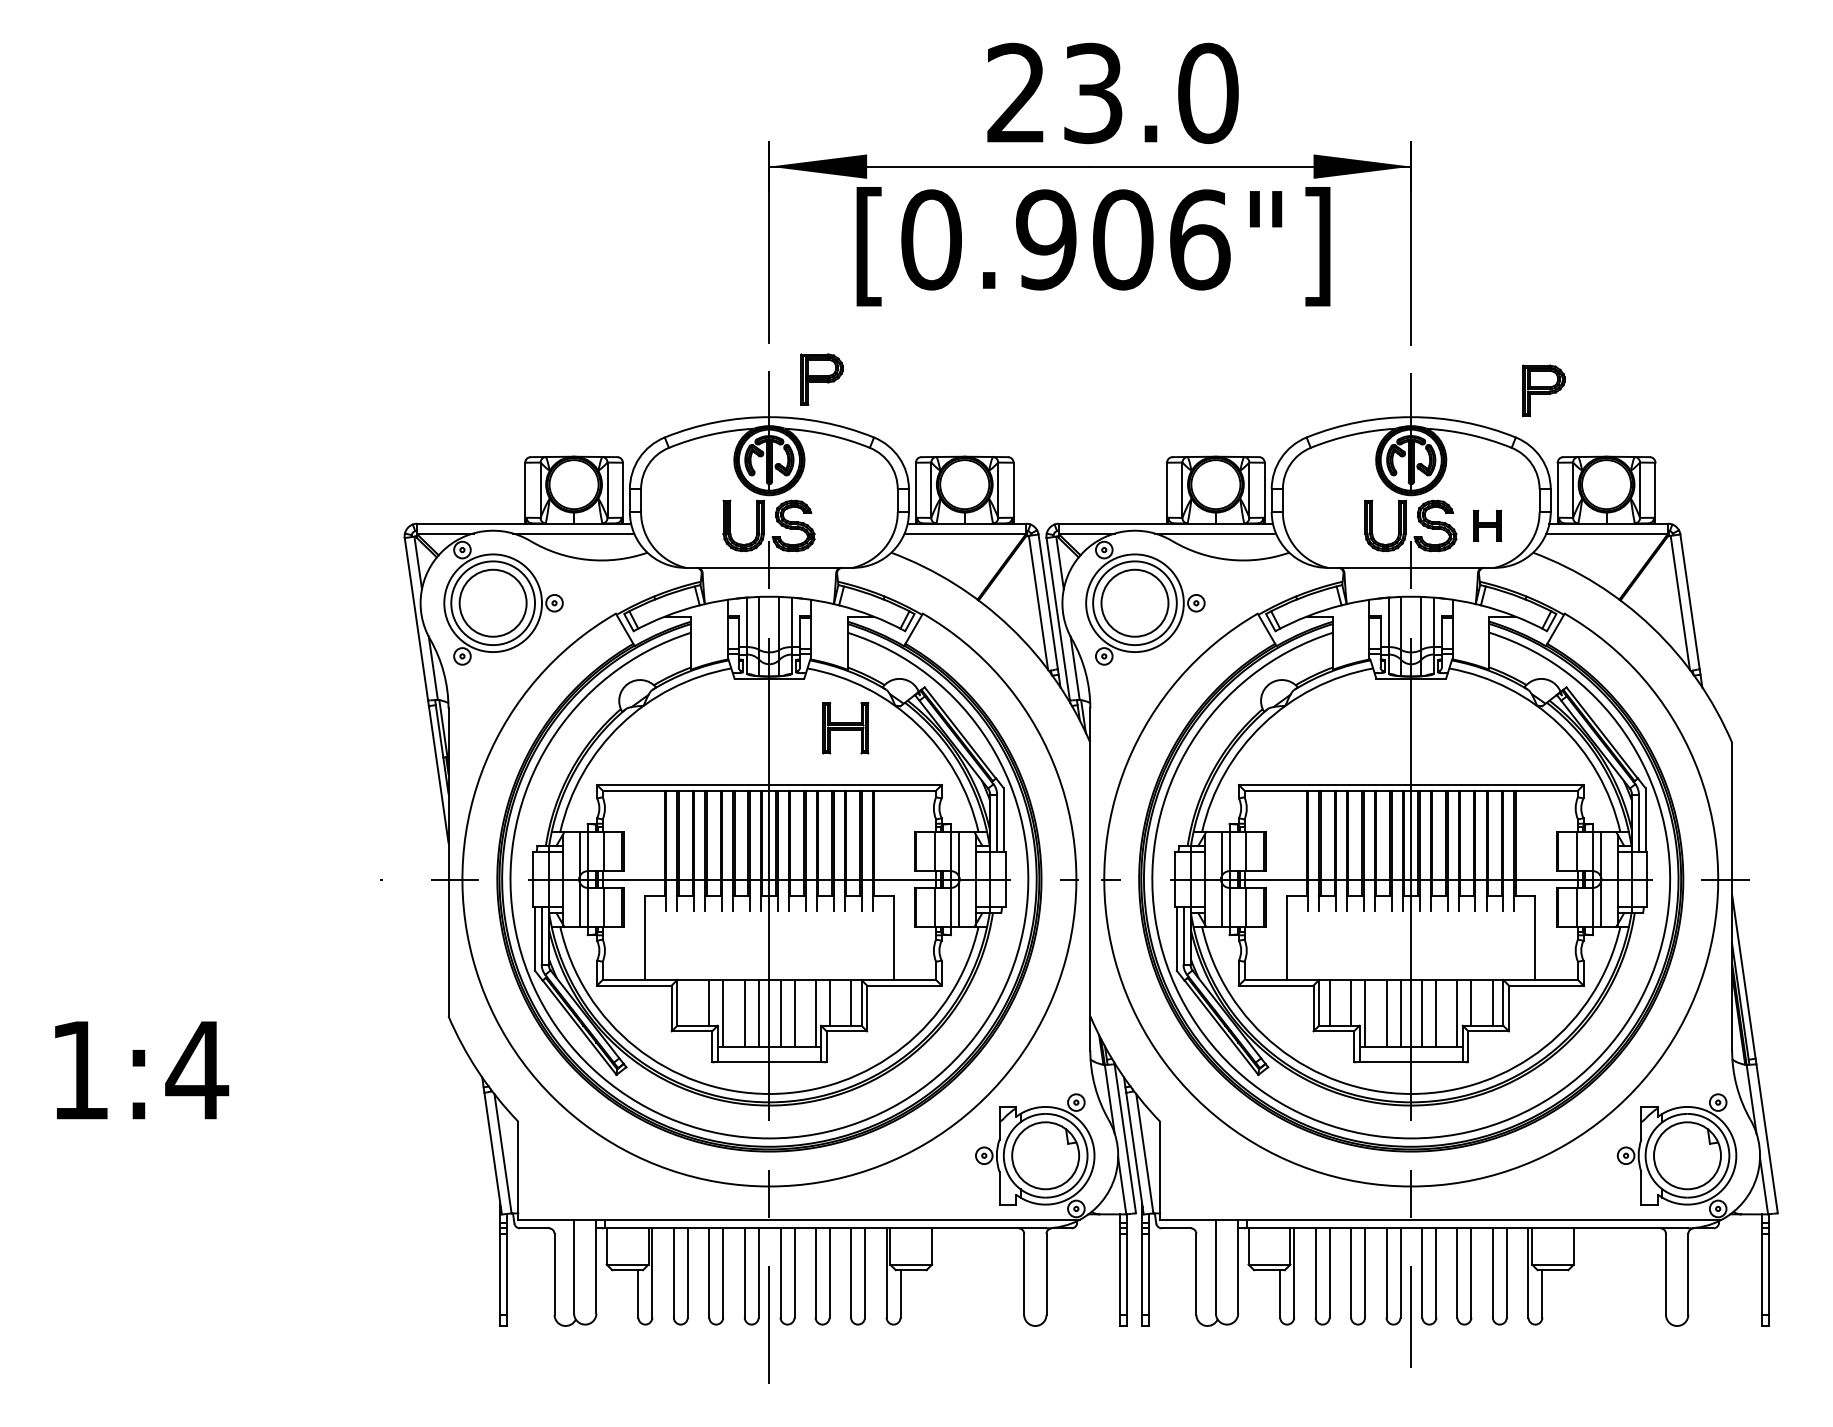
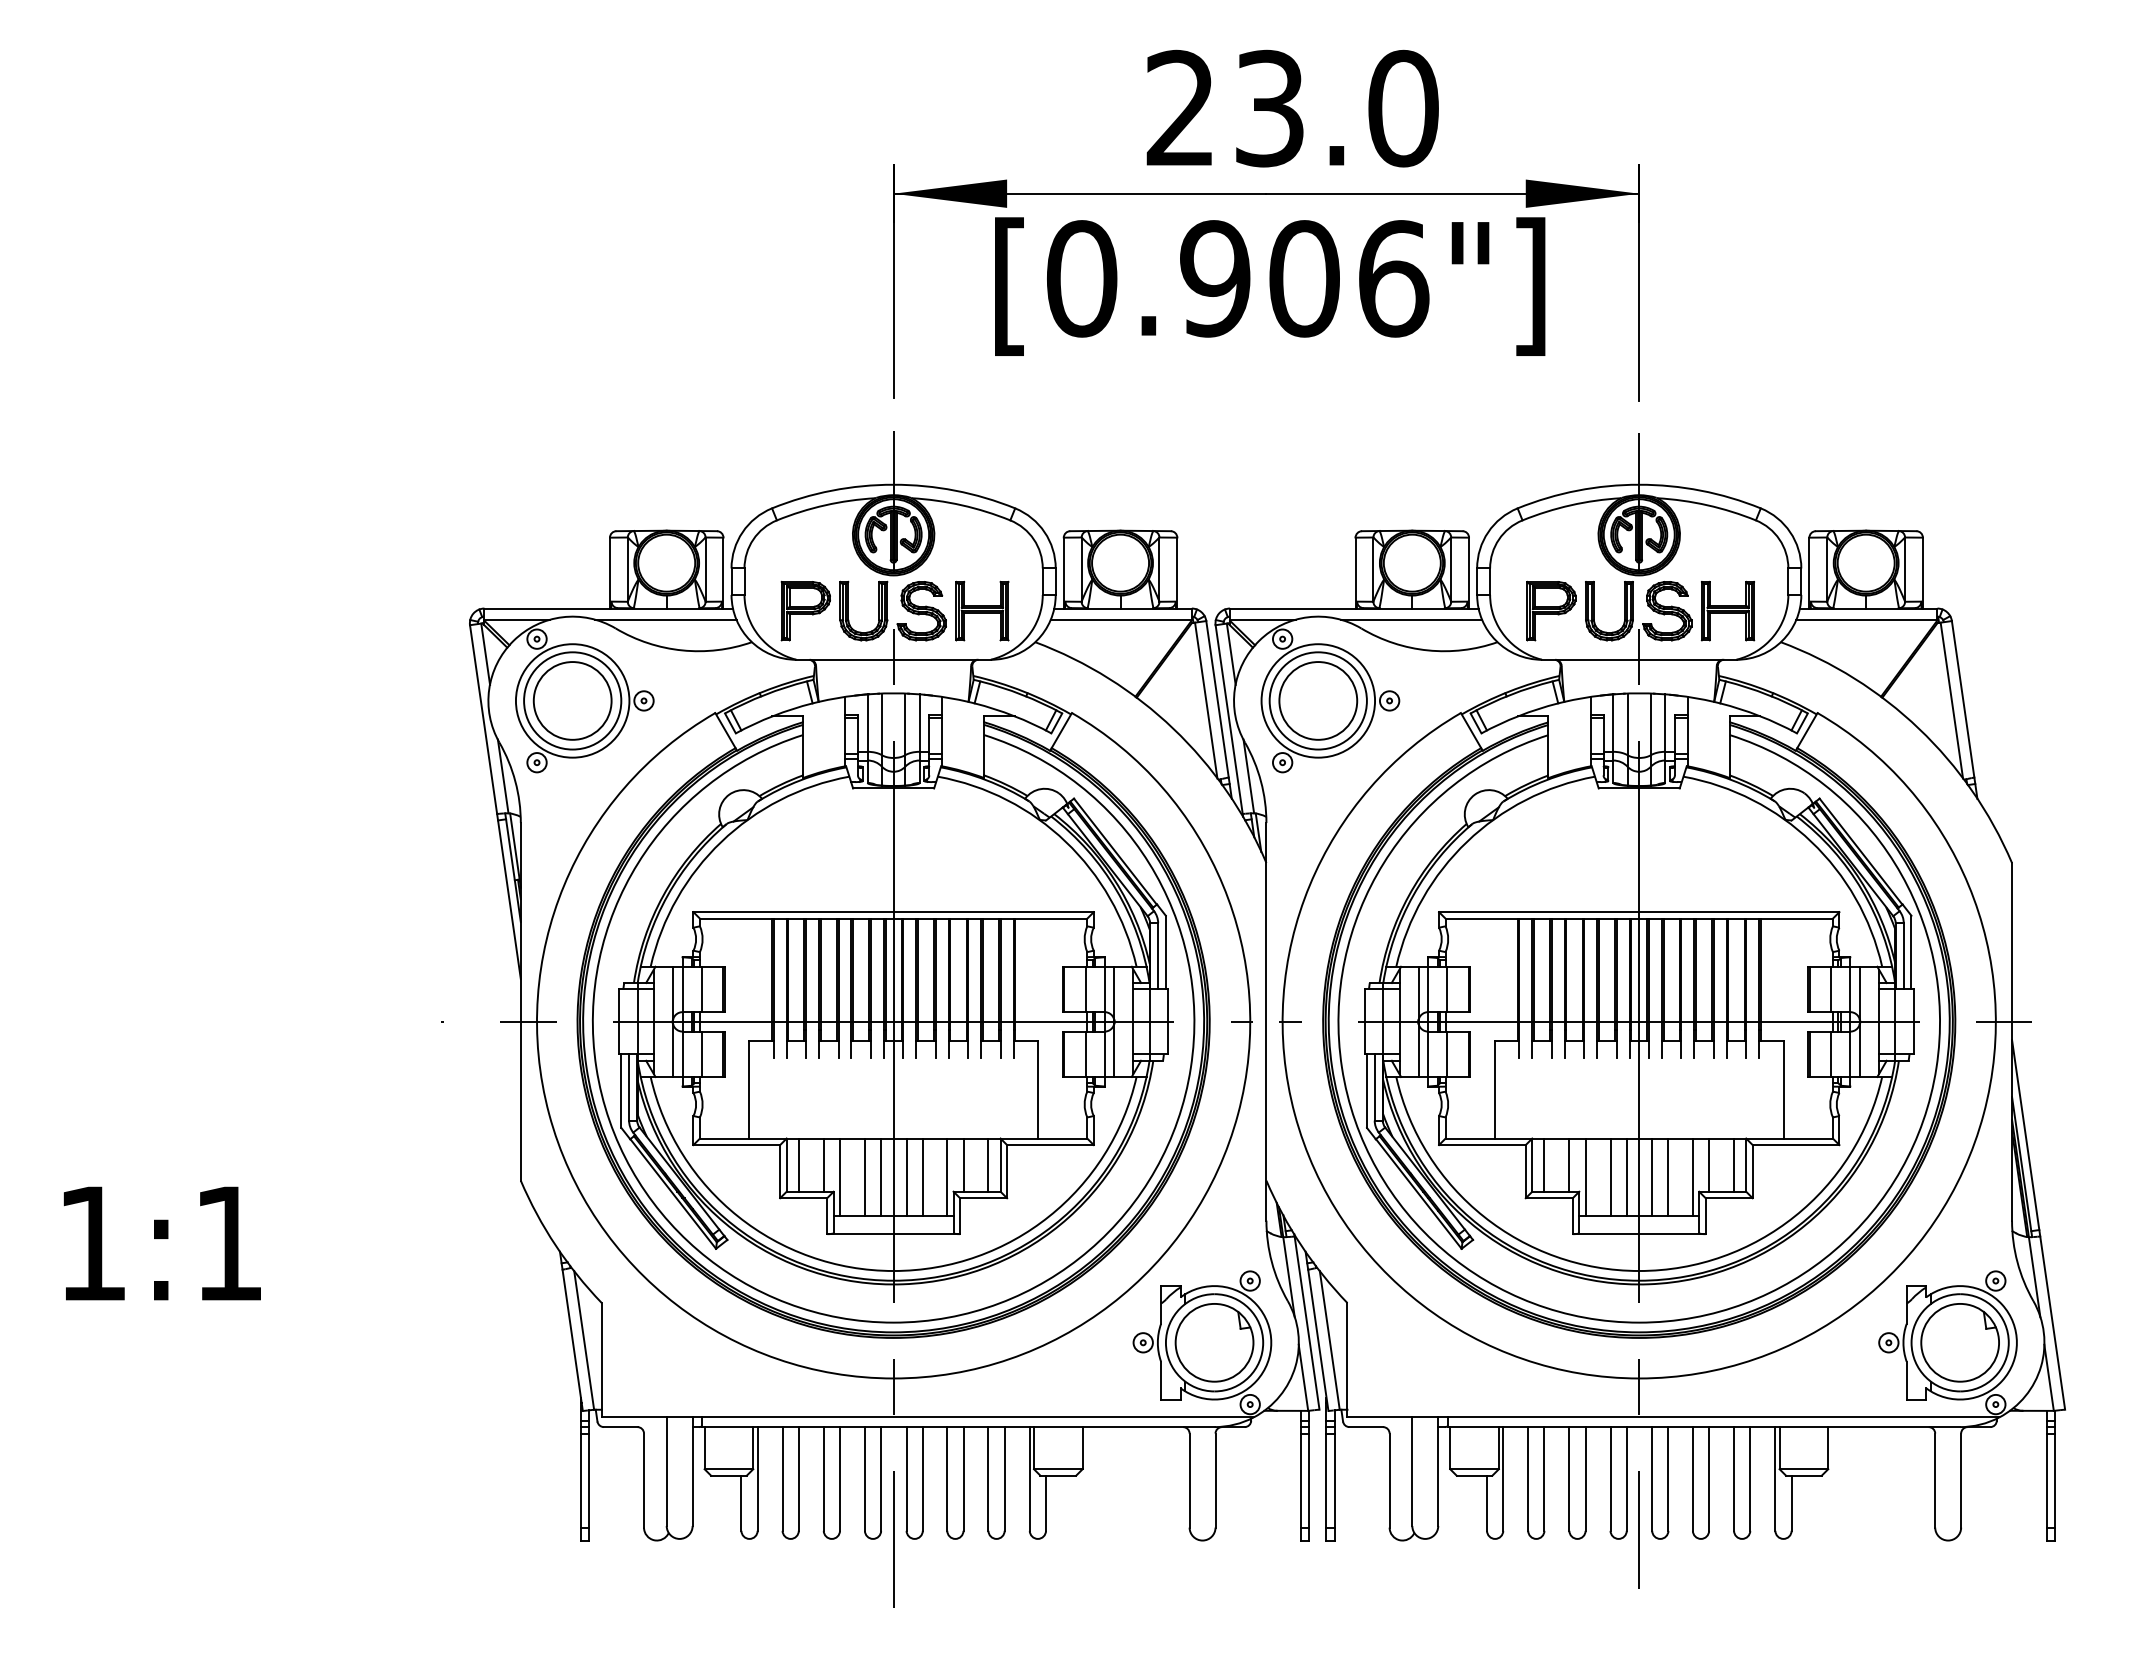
part: (821, 379) -> (805, 610), moved
part: (1544, 390) -> (1551, 610), moved
part: (1487, 525) -> (1727, 610), size x1.67
part: (845, 727) -> (982, 610), moved
line: (687, 1002) -> (798, 1164), added
text: (196, 1070) -> (228, 1243), 1:4 -> 1:1

